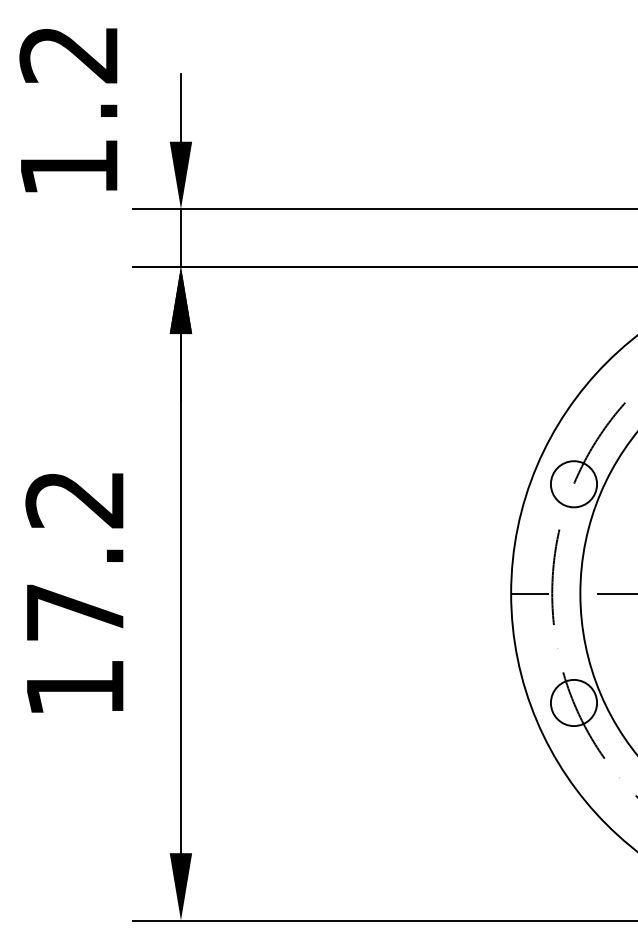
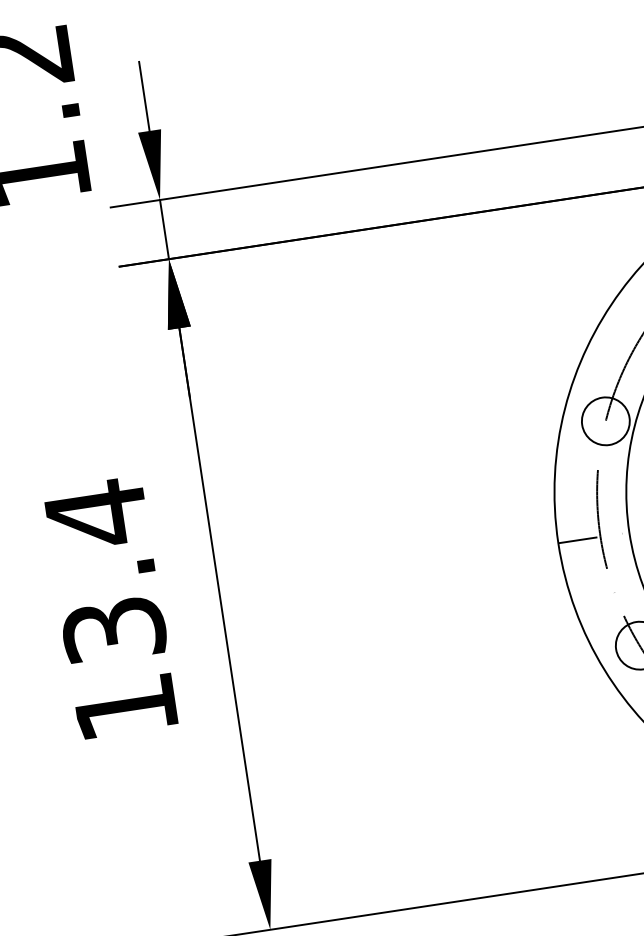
text: (75, 554) -> (105, 570), 17.2 -> 13.4

